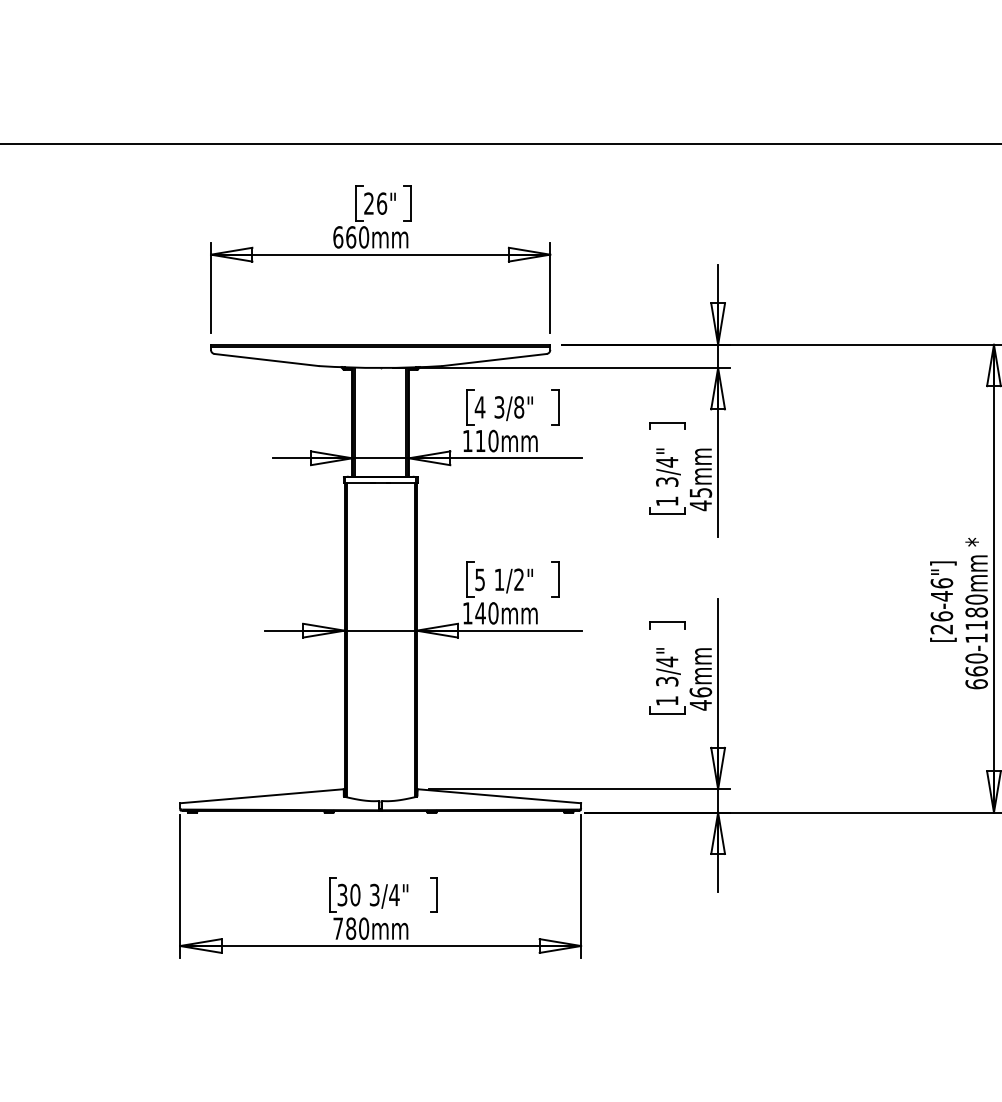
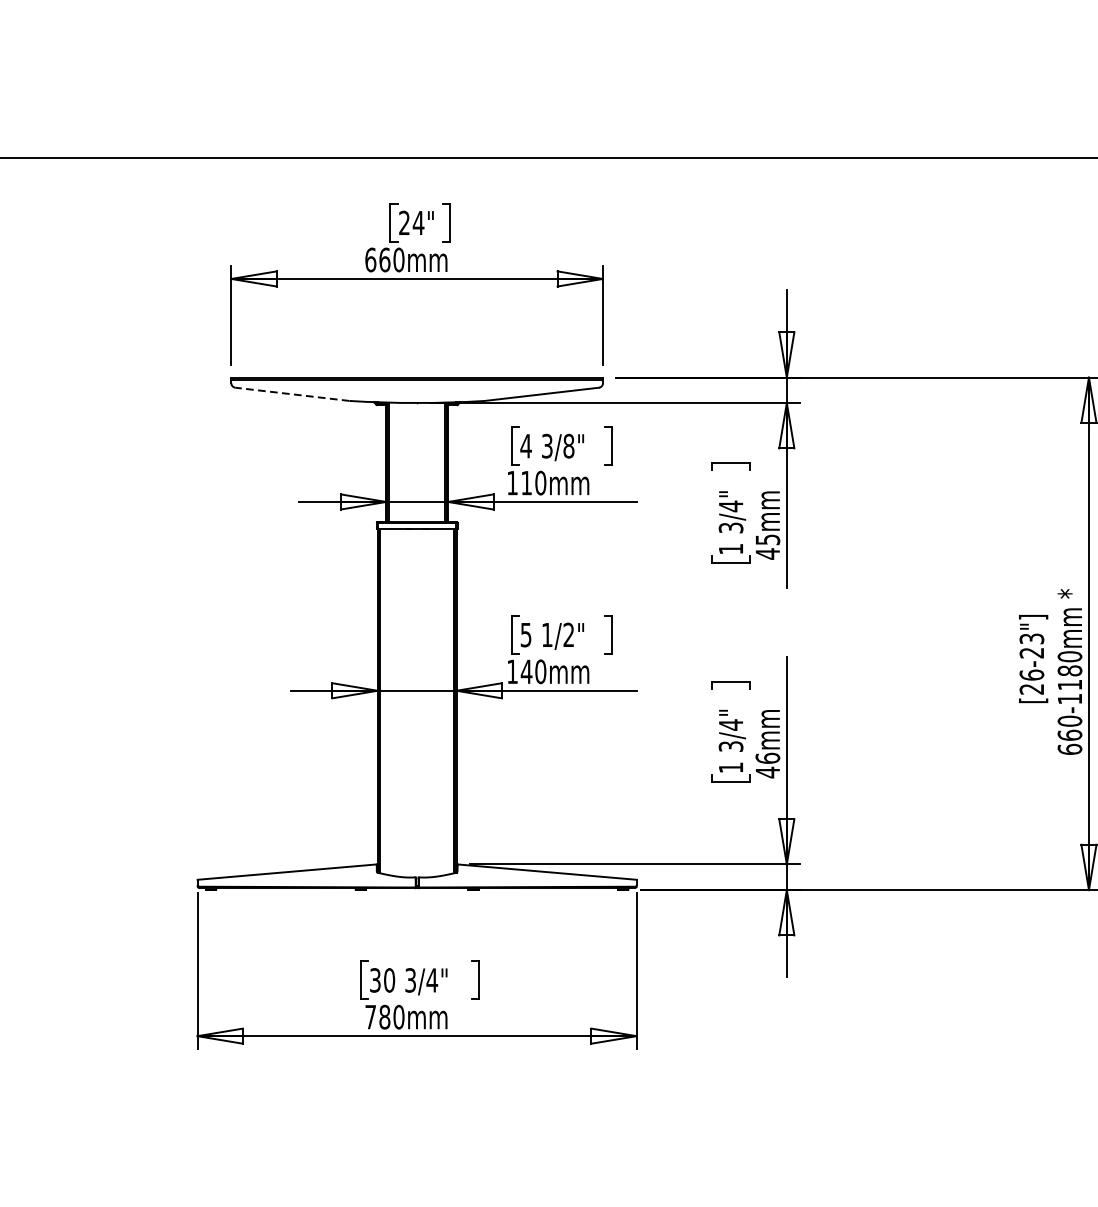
text: (381, 203) -> (418, 222), 26" -> 24"
line: (266, 359) -> (292, 393), solid -> dashed
text: (941, 589) -> (1031, 645), [26-46"] -> [26-23"]

